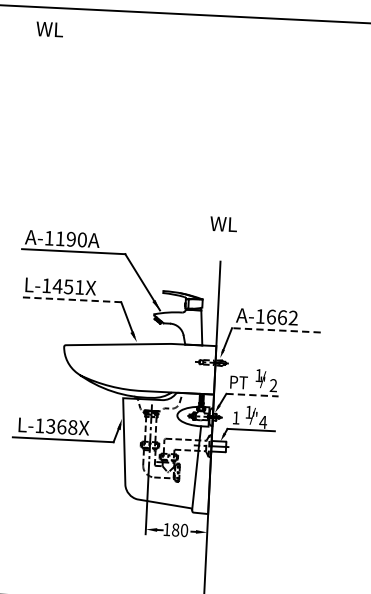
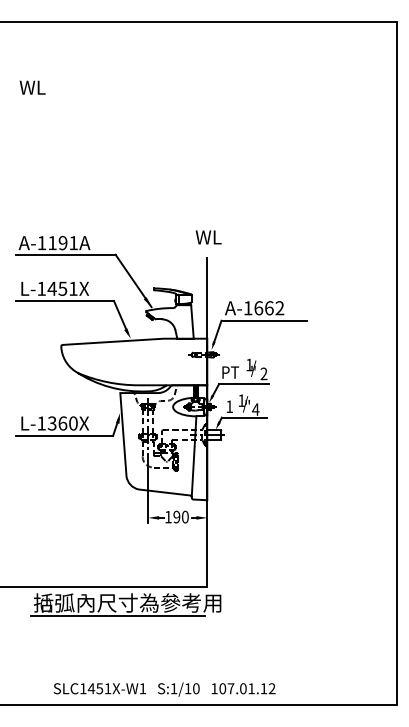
text: (49, 29) -> (32, 87), moved
text: (223, 224) -> (208, 237), moved
text: (82, 240) -> (73, 243), A-1190A -> A-1191A
line: (69, 300) -> (64, 301), dashed -> solid
line: (276, 330) -> (264, 320), dashed -> solid
line: (252, 395) -> (244, 384), dashed -> solid
text: (72, 427) -> (73, 423), L-1368X -> L-1360X
text: (175, 530) -> (176, 517), 180 -> 190

